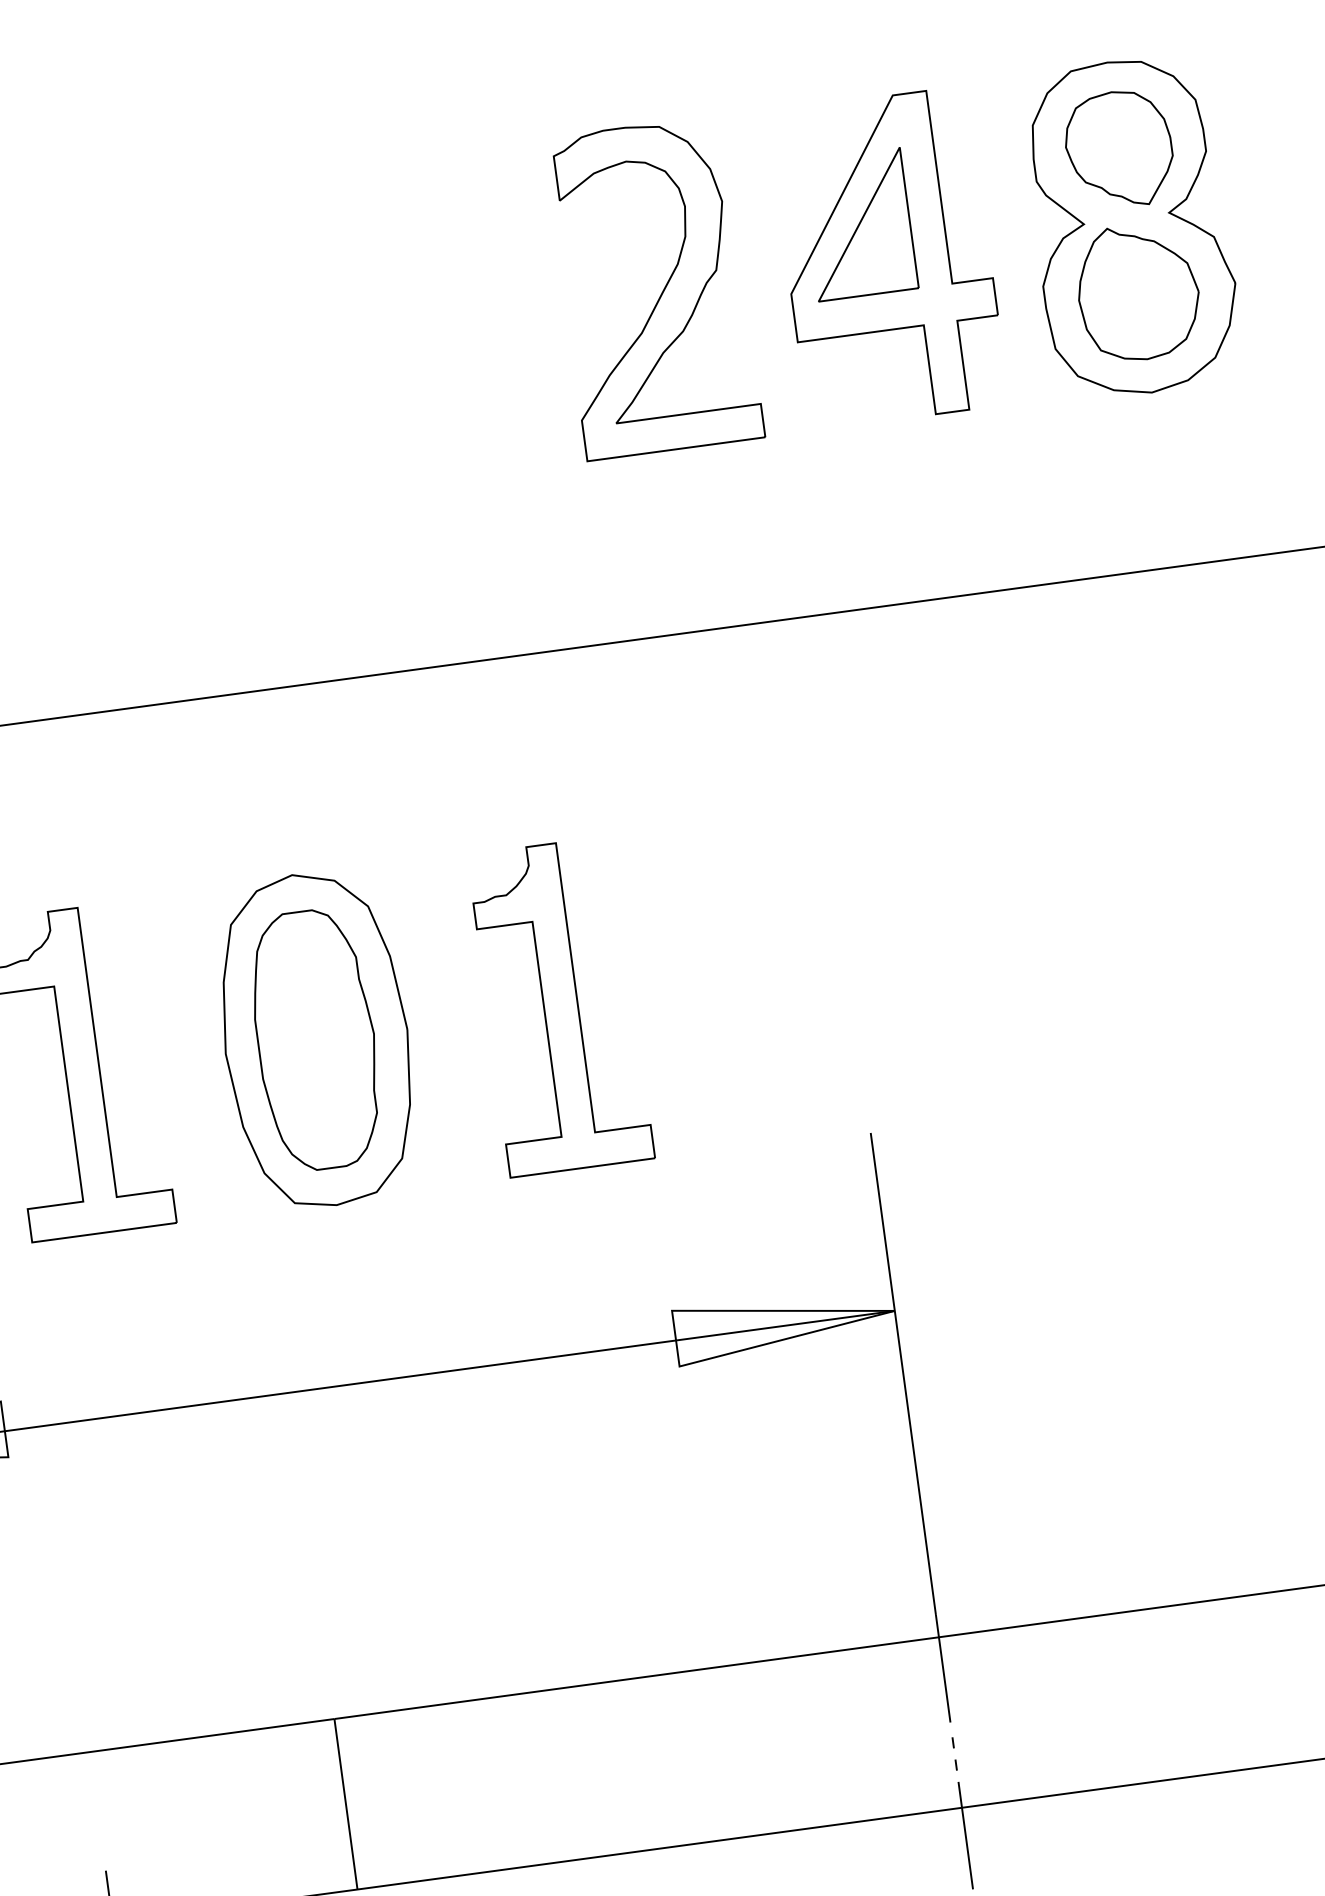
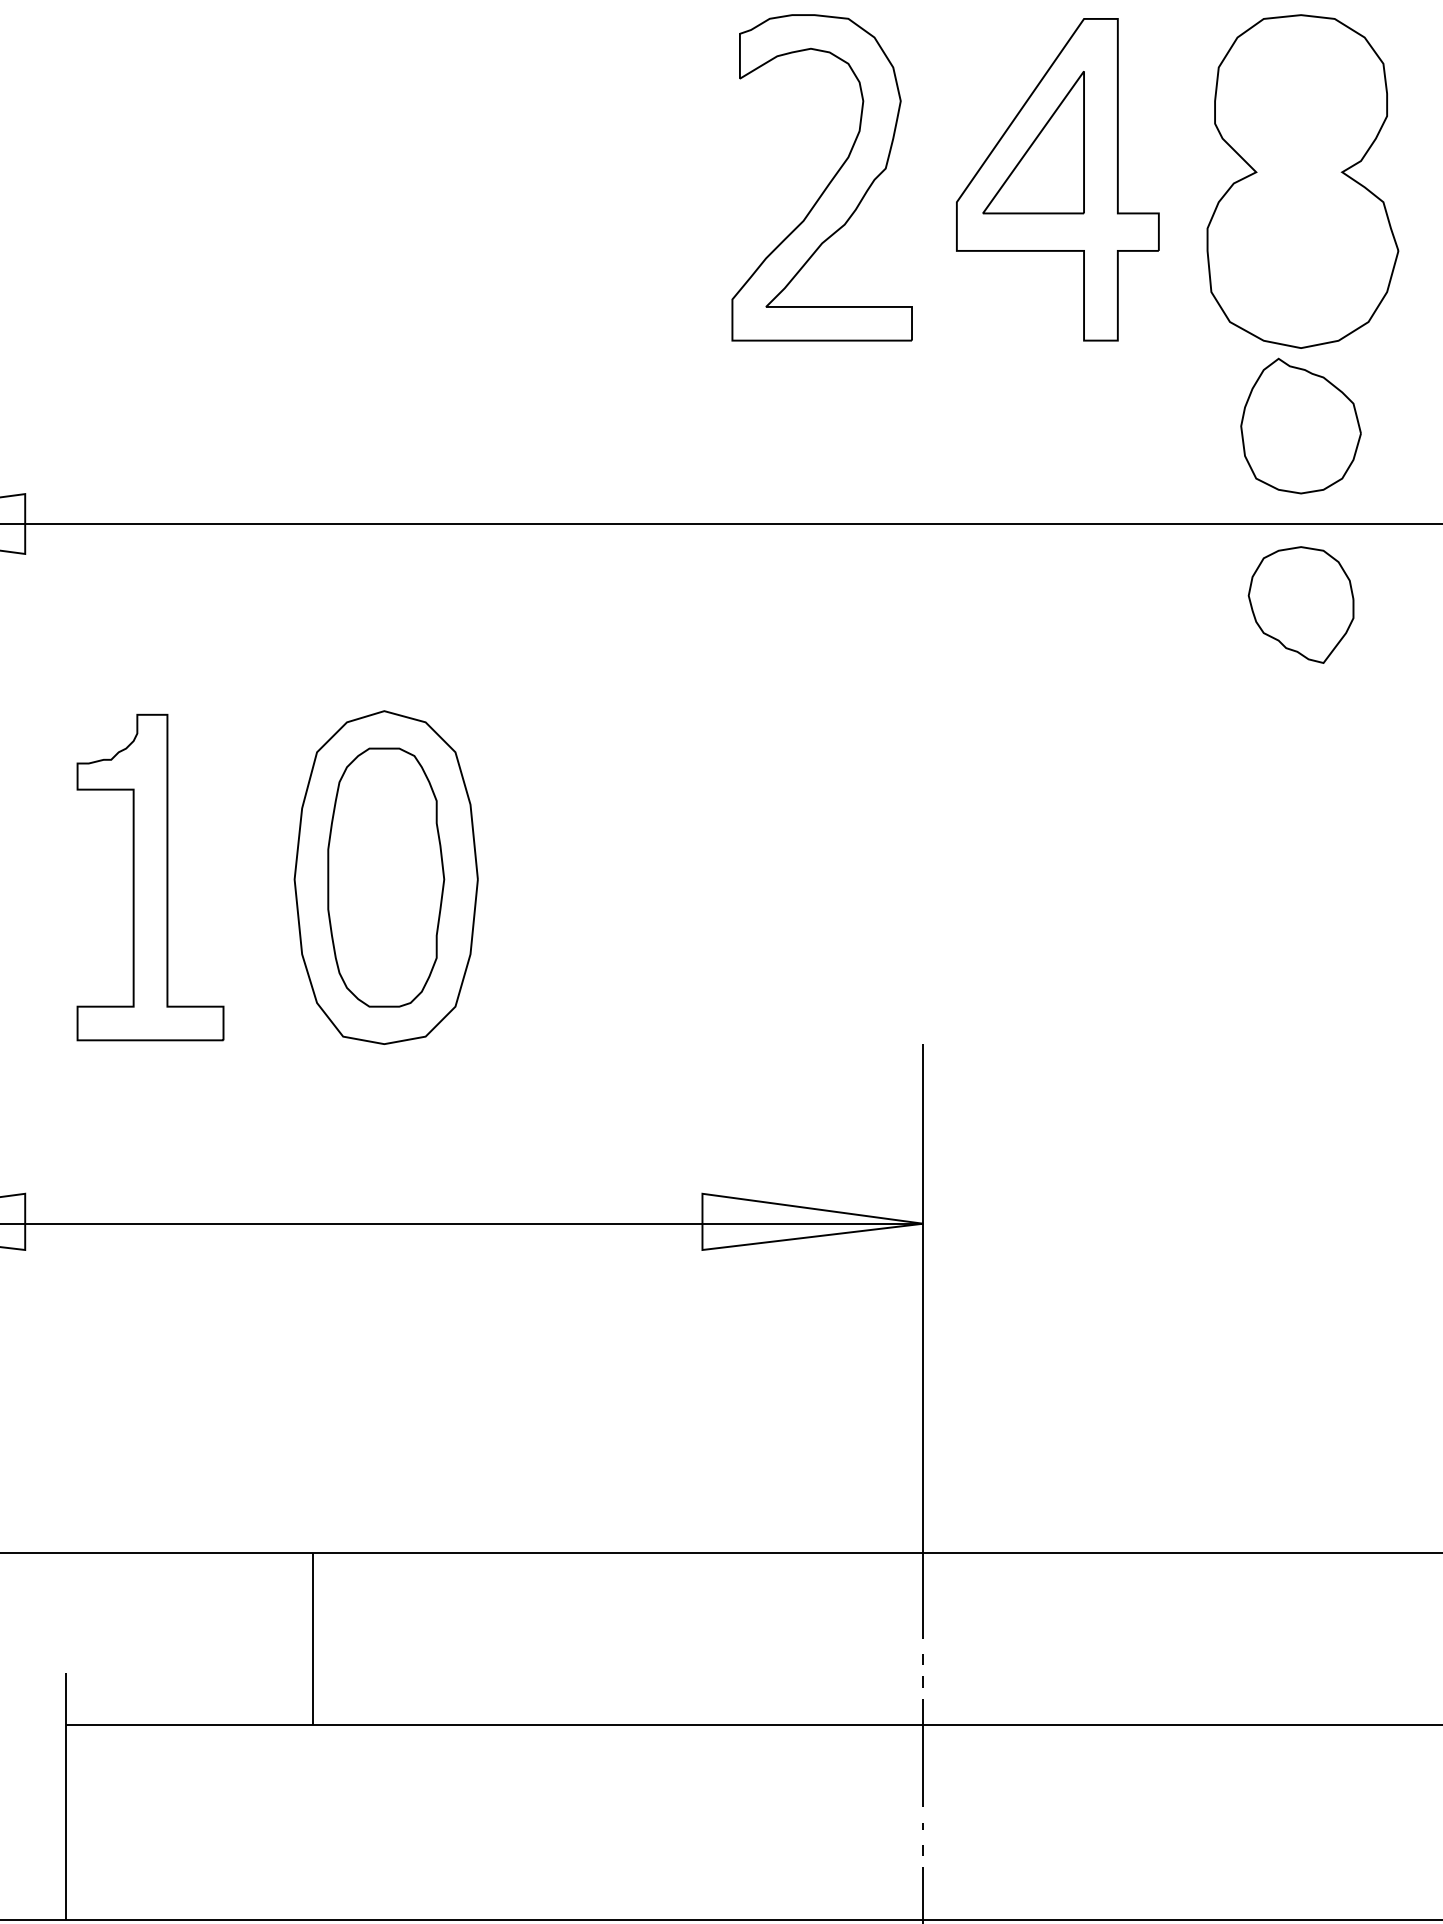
part: (1118, 149) -> (1300, 604), moved
part: (1137, 291) -> (1300, 425), moved
part: (561, 1006) -> (633, 877), removed

